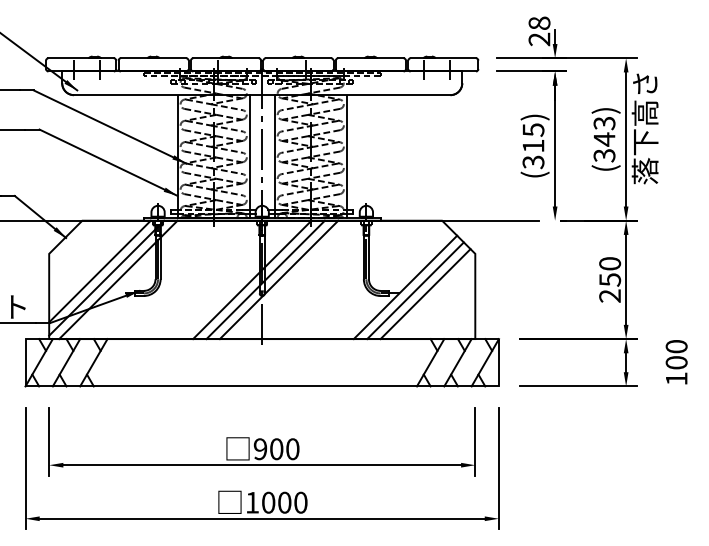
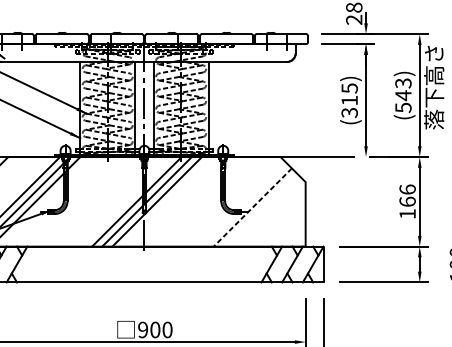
text: (603, 155) -> (402, 107), (343) -> (543)
text: (610, 279) -> (407, 201), 250 -> 166
line: (405, 287) -> (252, 207), solid -> dashed
line: (415, 290) -> (260, 209), removed
line: (425, 294) -> (267, 212), removed

